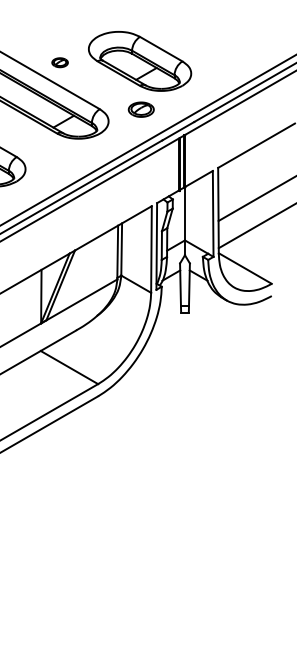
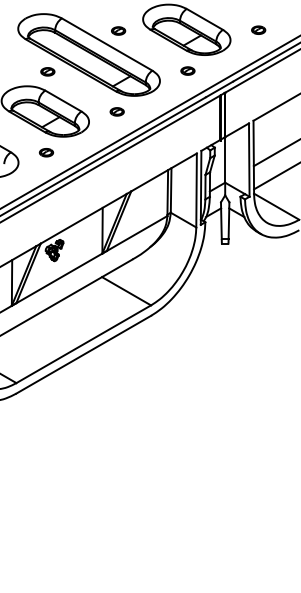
part: (224, 60) -> (258, 29), added
part: (140, 108) -> (187, 70), size x0.62
part: (57, 157) -> (116, 111), added

